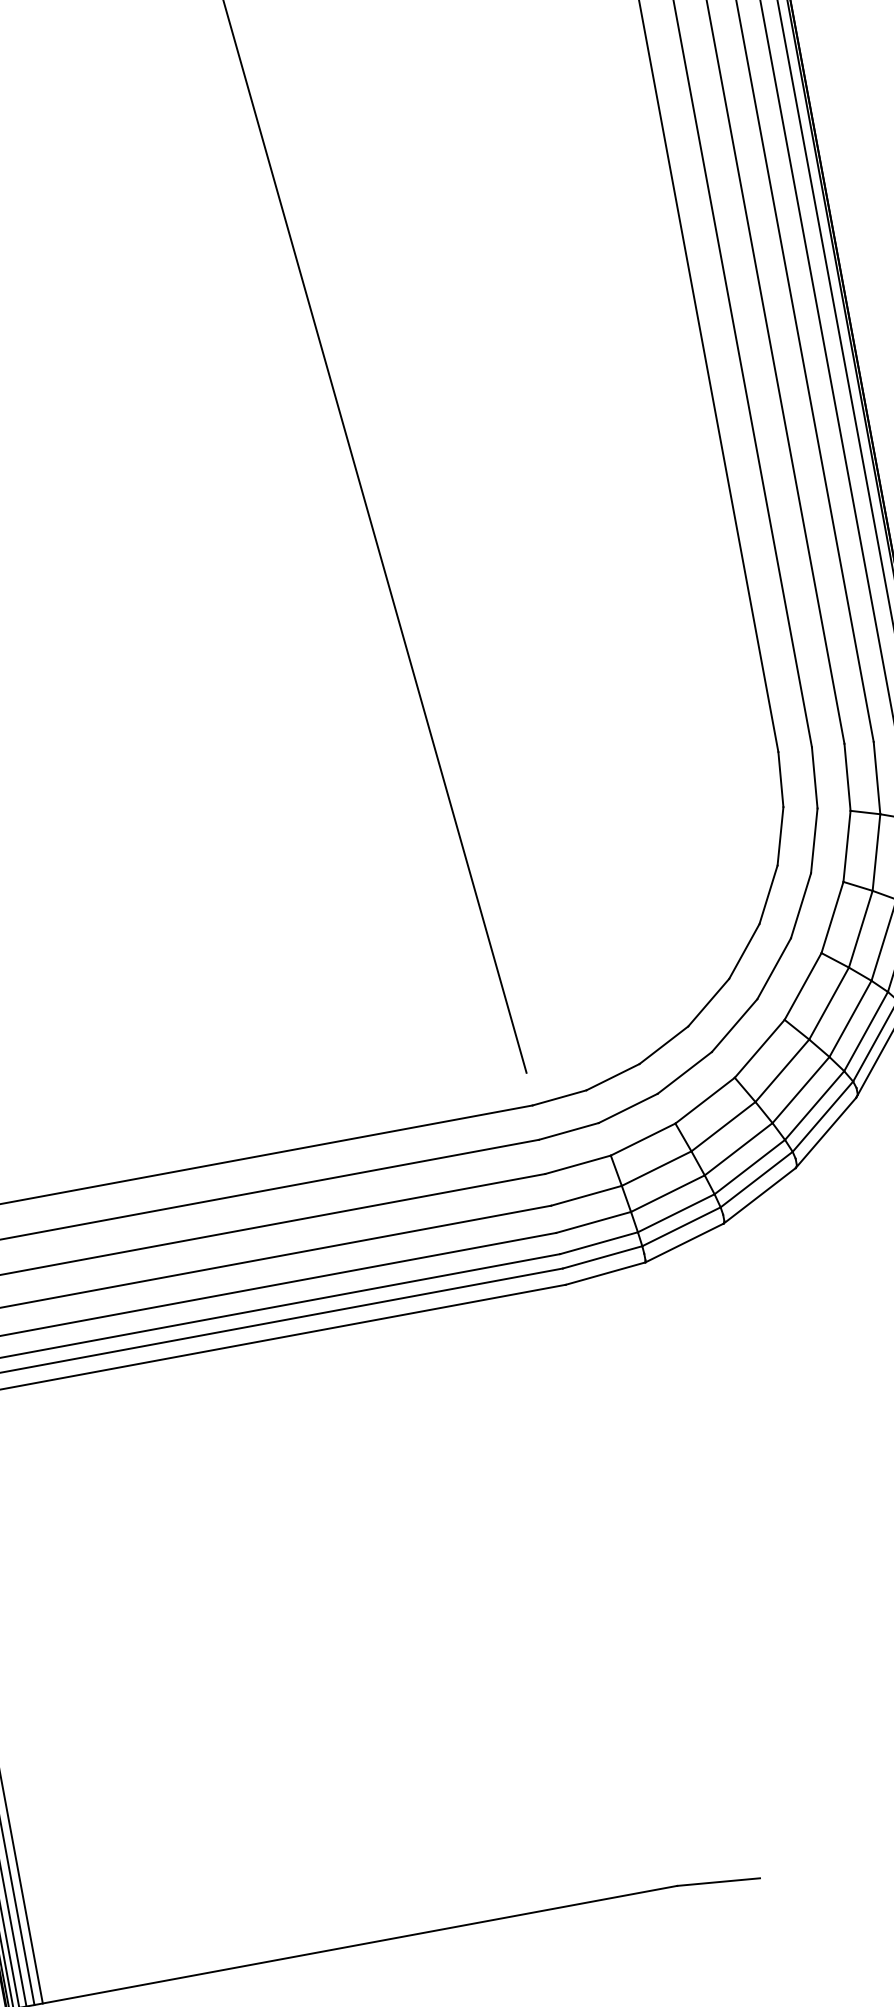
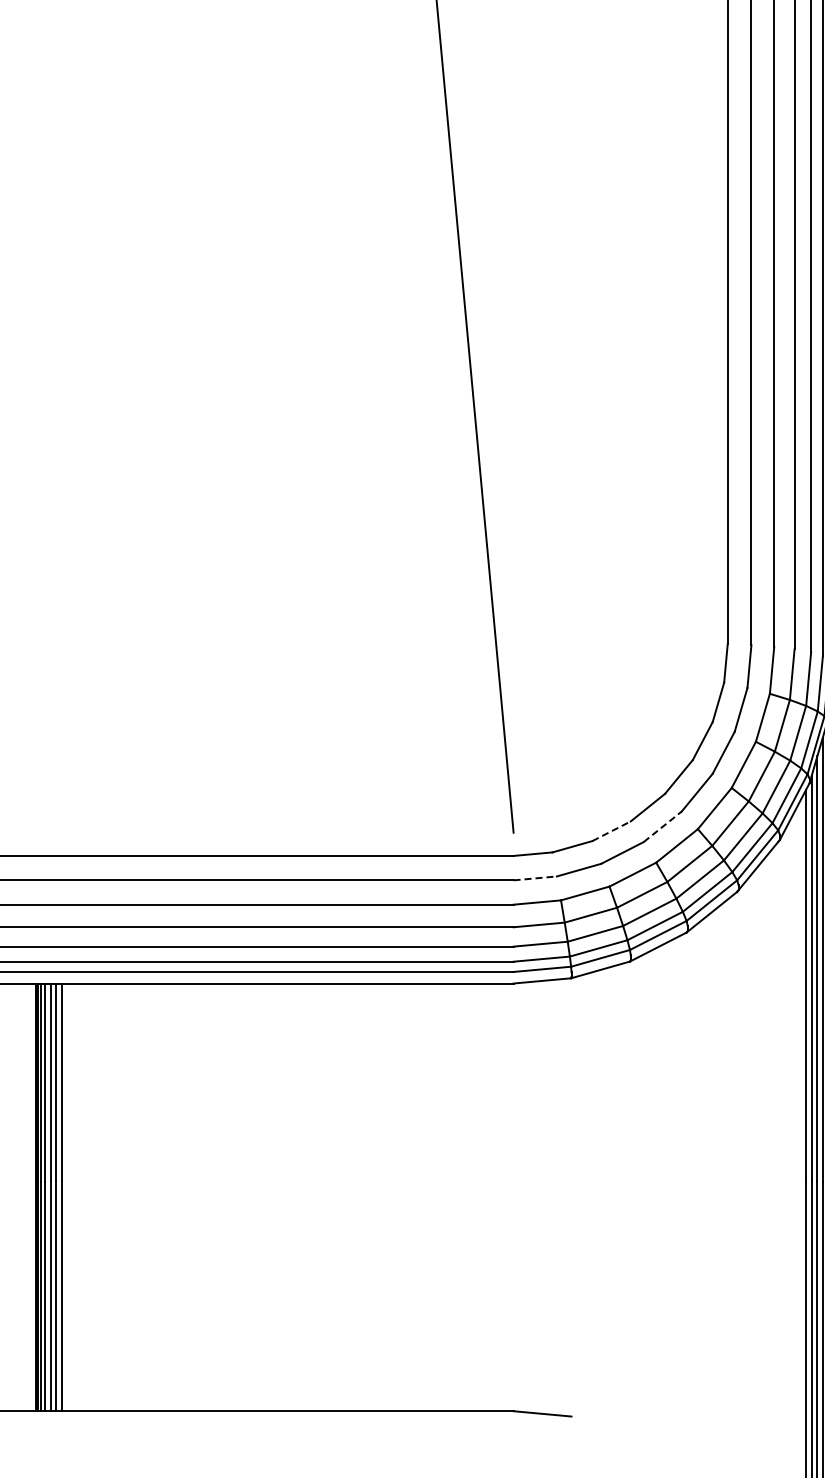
line: (735, 1025) -> (663, 826), solid -> dashed
line: (663, 1045) -> (611, 831), solid -> dashed
line: (569, 1131) -> (535, 878), solid -> dashed

